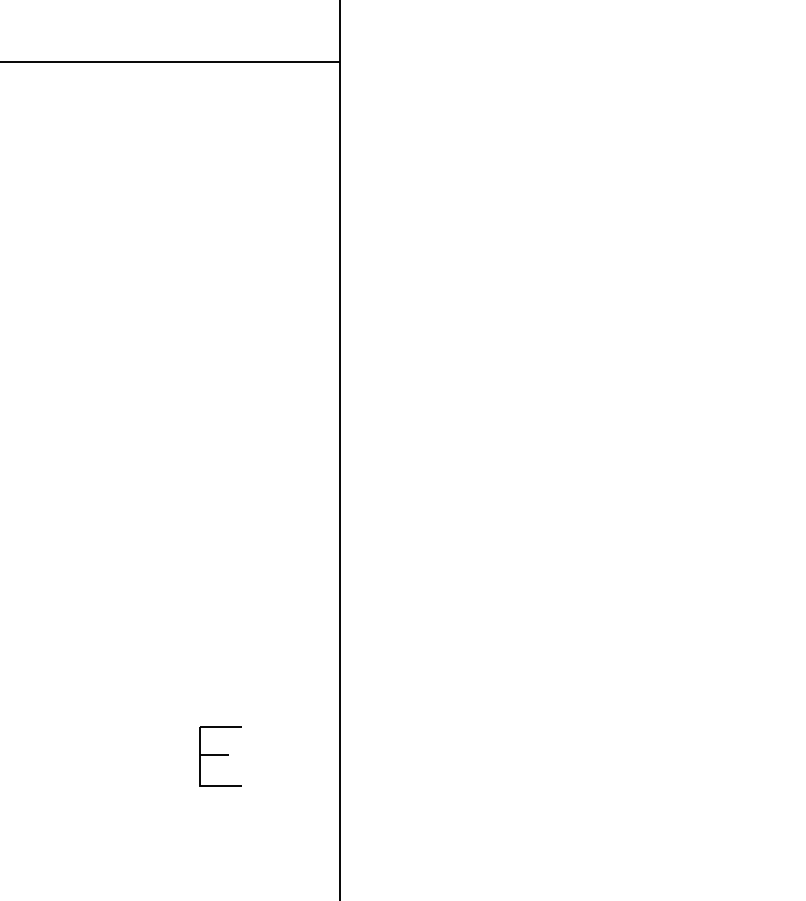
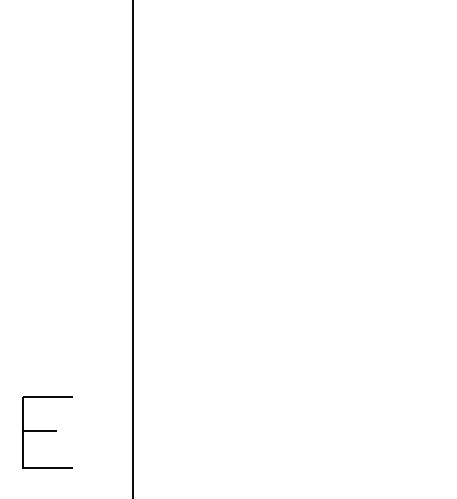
part: (220, 756) -> (47, 432), size x1.67

